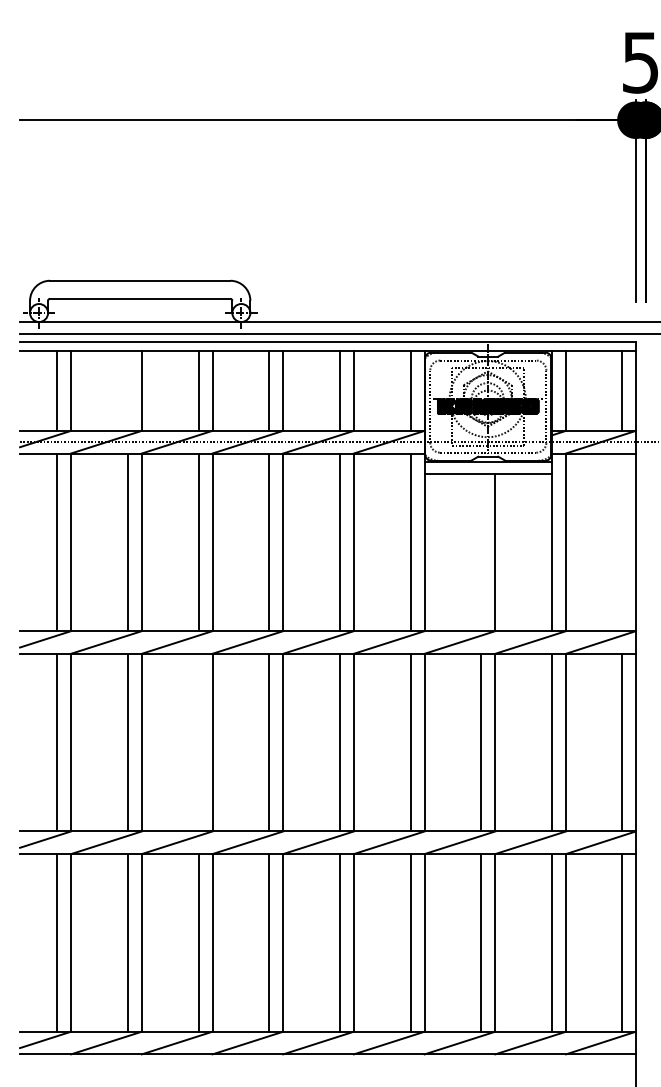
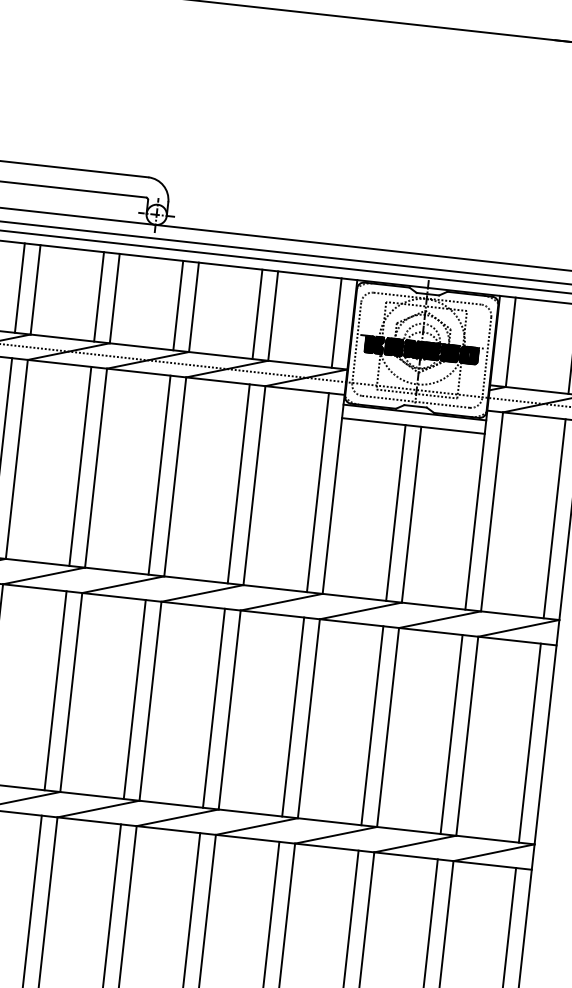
line: (127, 390) -> (19, 287), added
line: (621, 542) -> (554, 518), added
line: (481, 552) -> (396, 512), added
line: (198, 742) -> (55, 690), added

